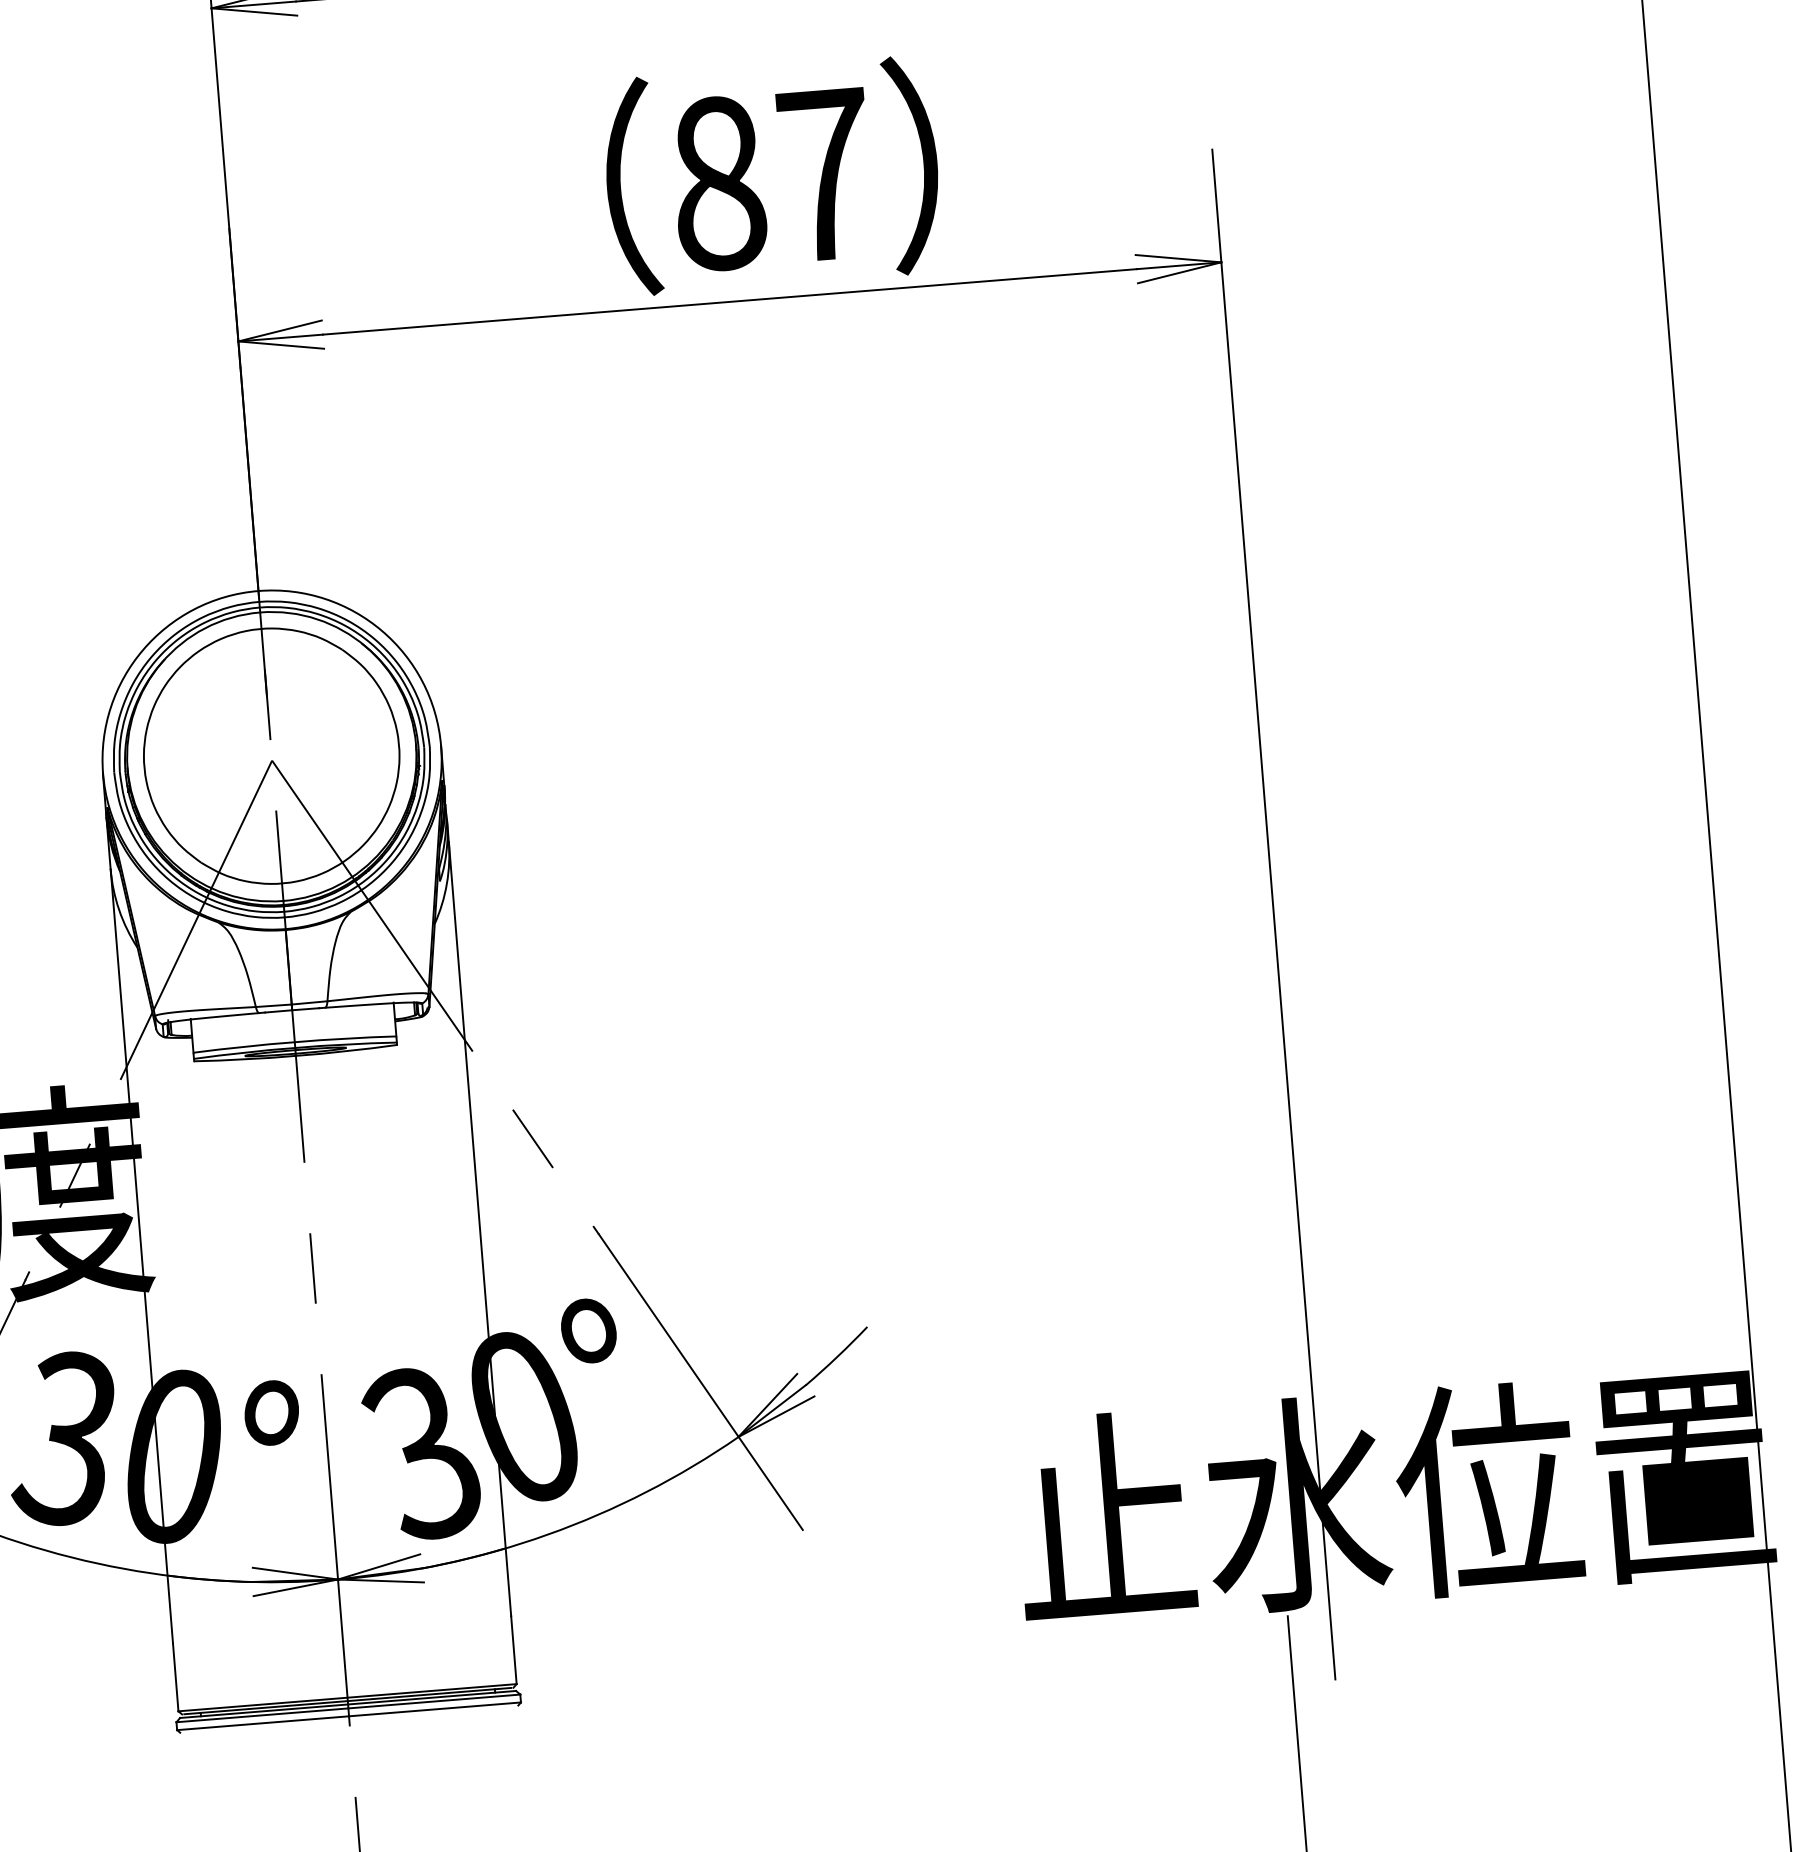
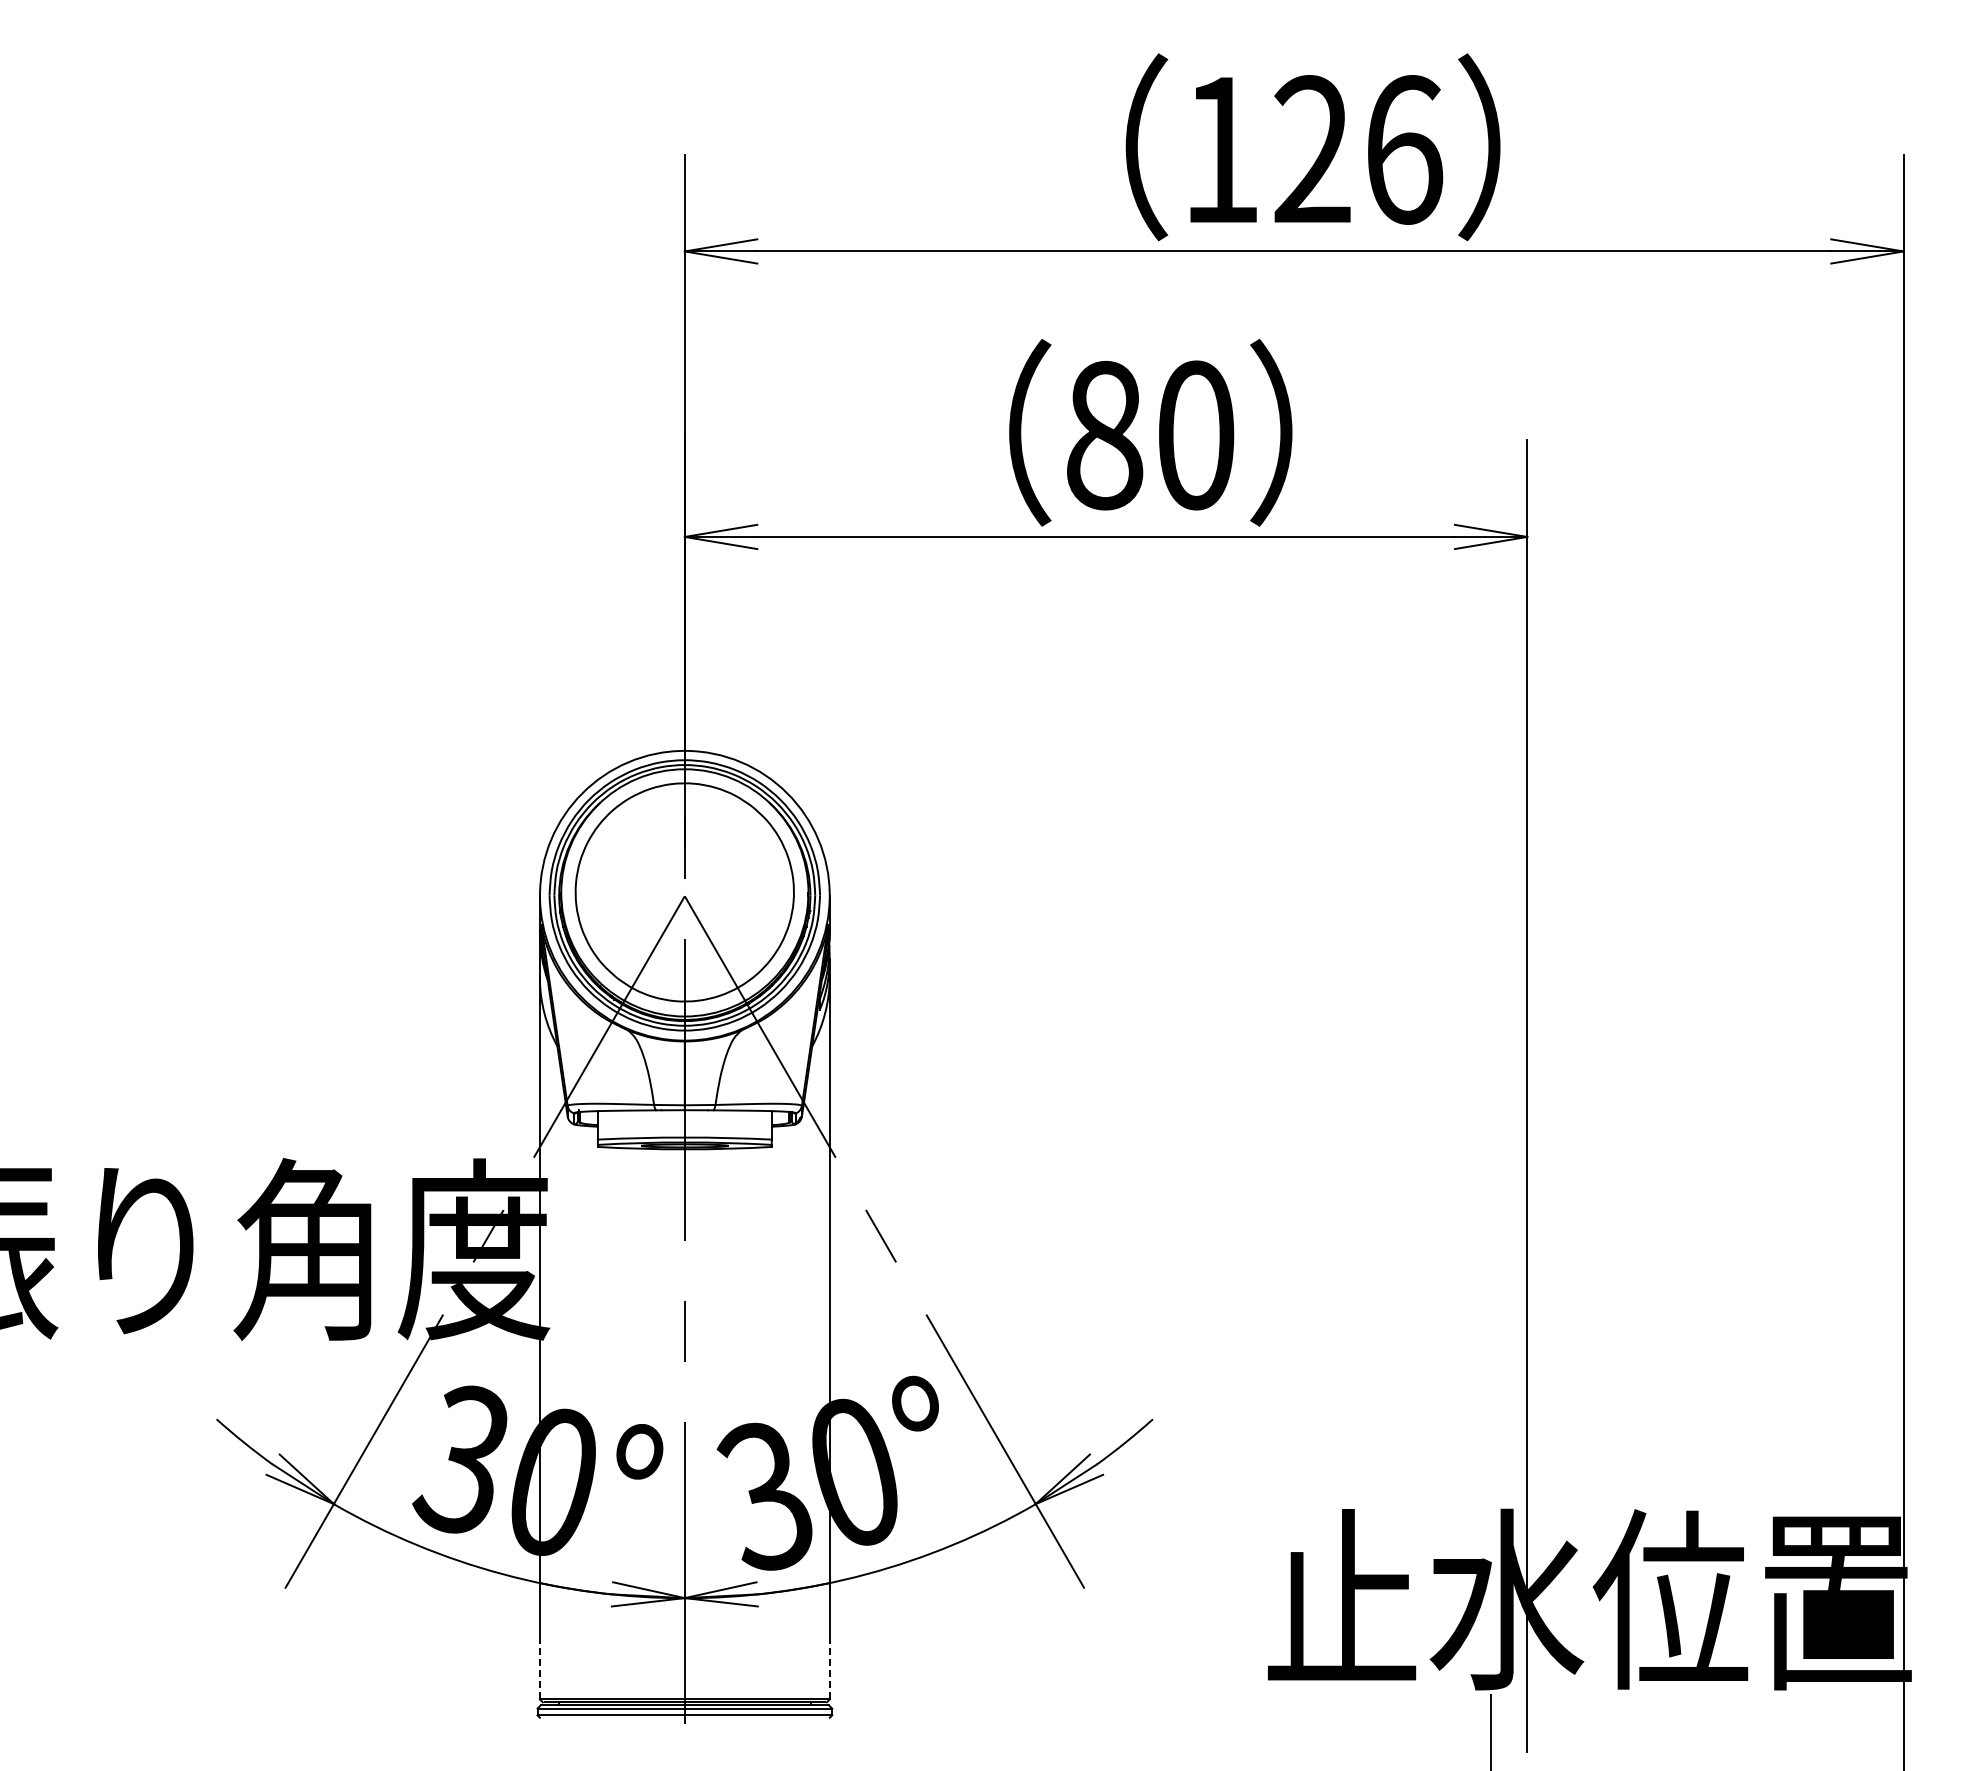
text: (825, 175) -> (1196, 435), 87 -> 80
line: (513, 1649) -> (829, 1669), solid -> dashed
line: (175, 1676) -> (539, 1669), solid -> dashed

